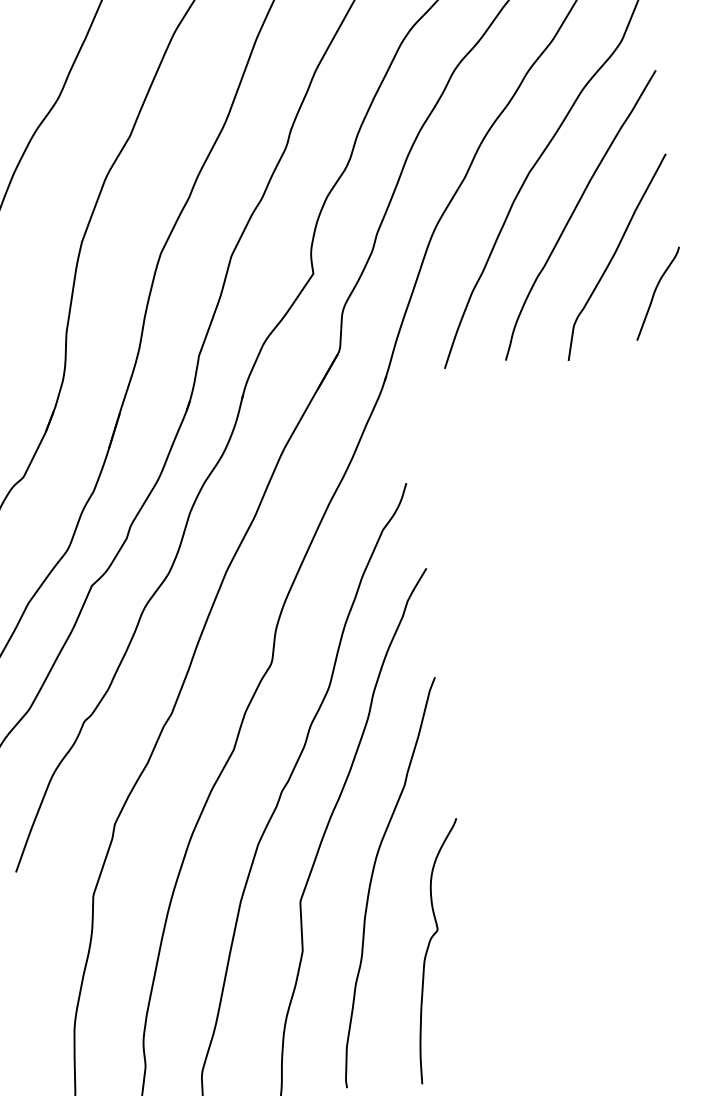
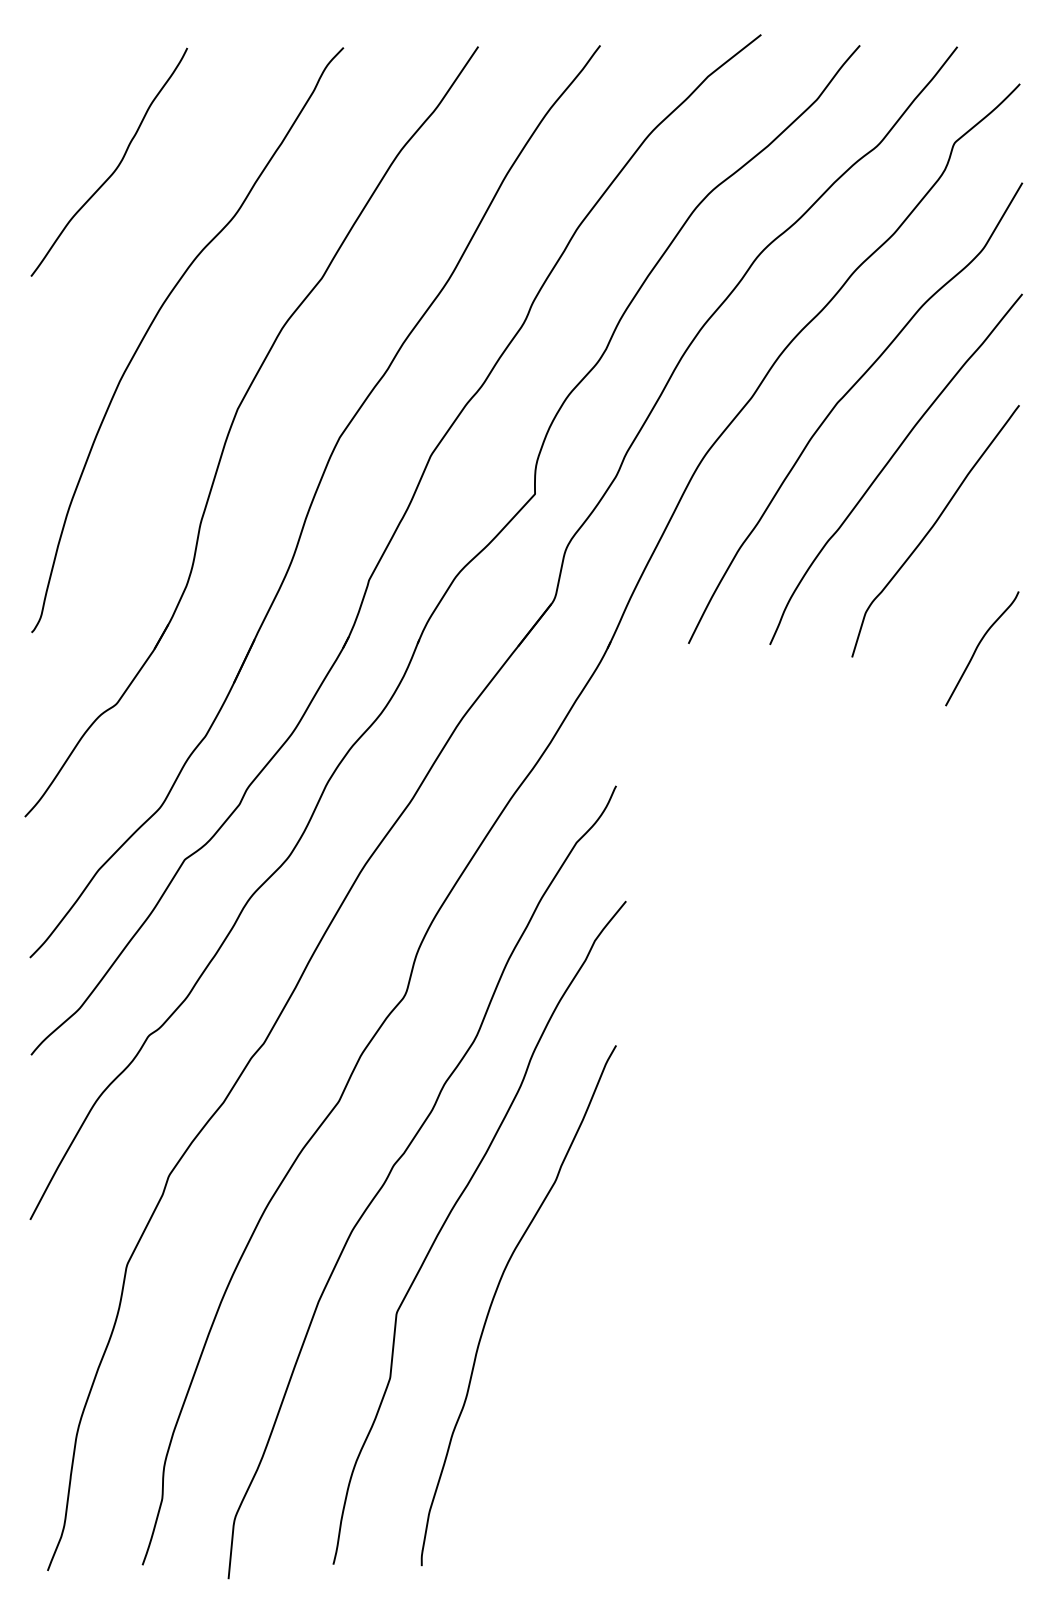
curve: (655, 293) -> (978, 647), moved
curve: (428, 948) -> (555, 1399), removed

